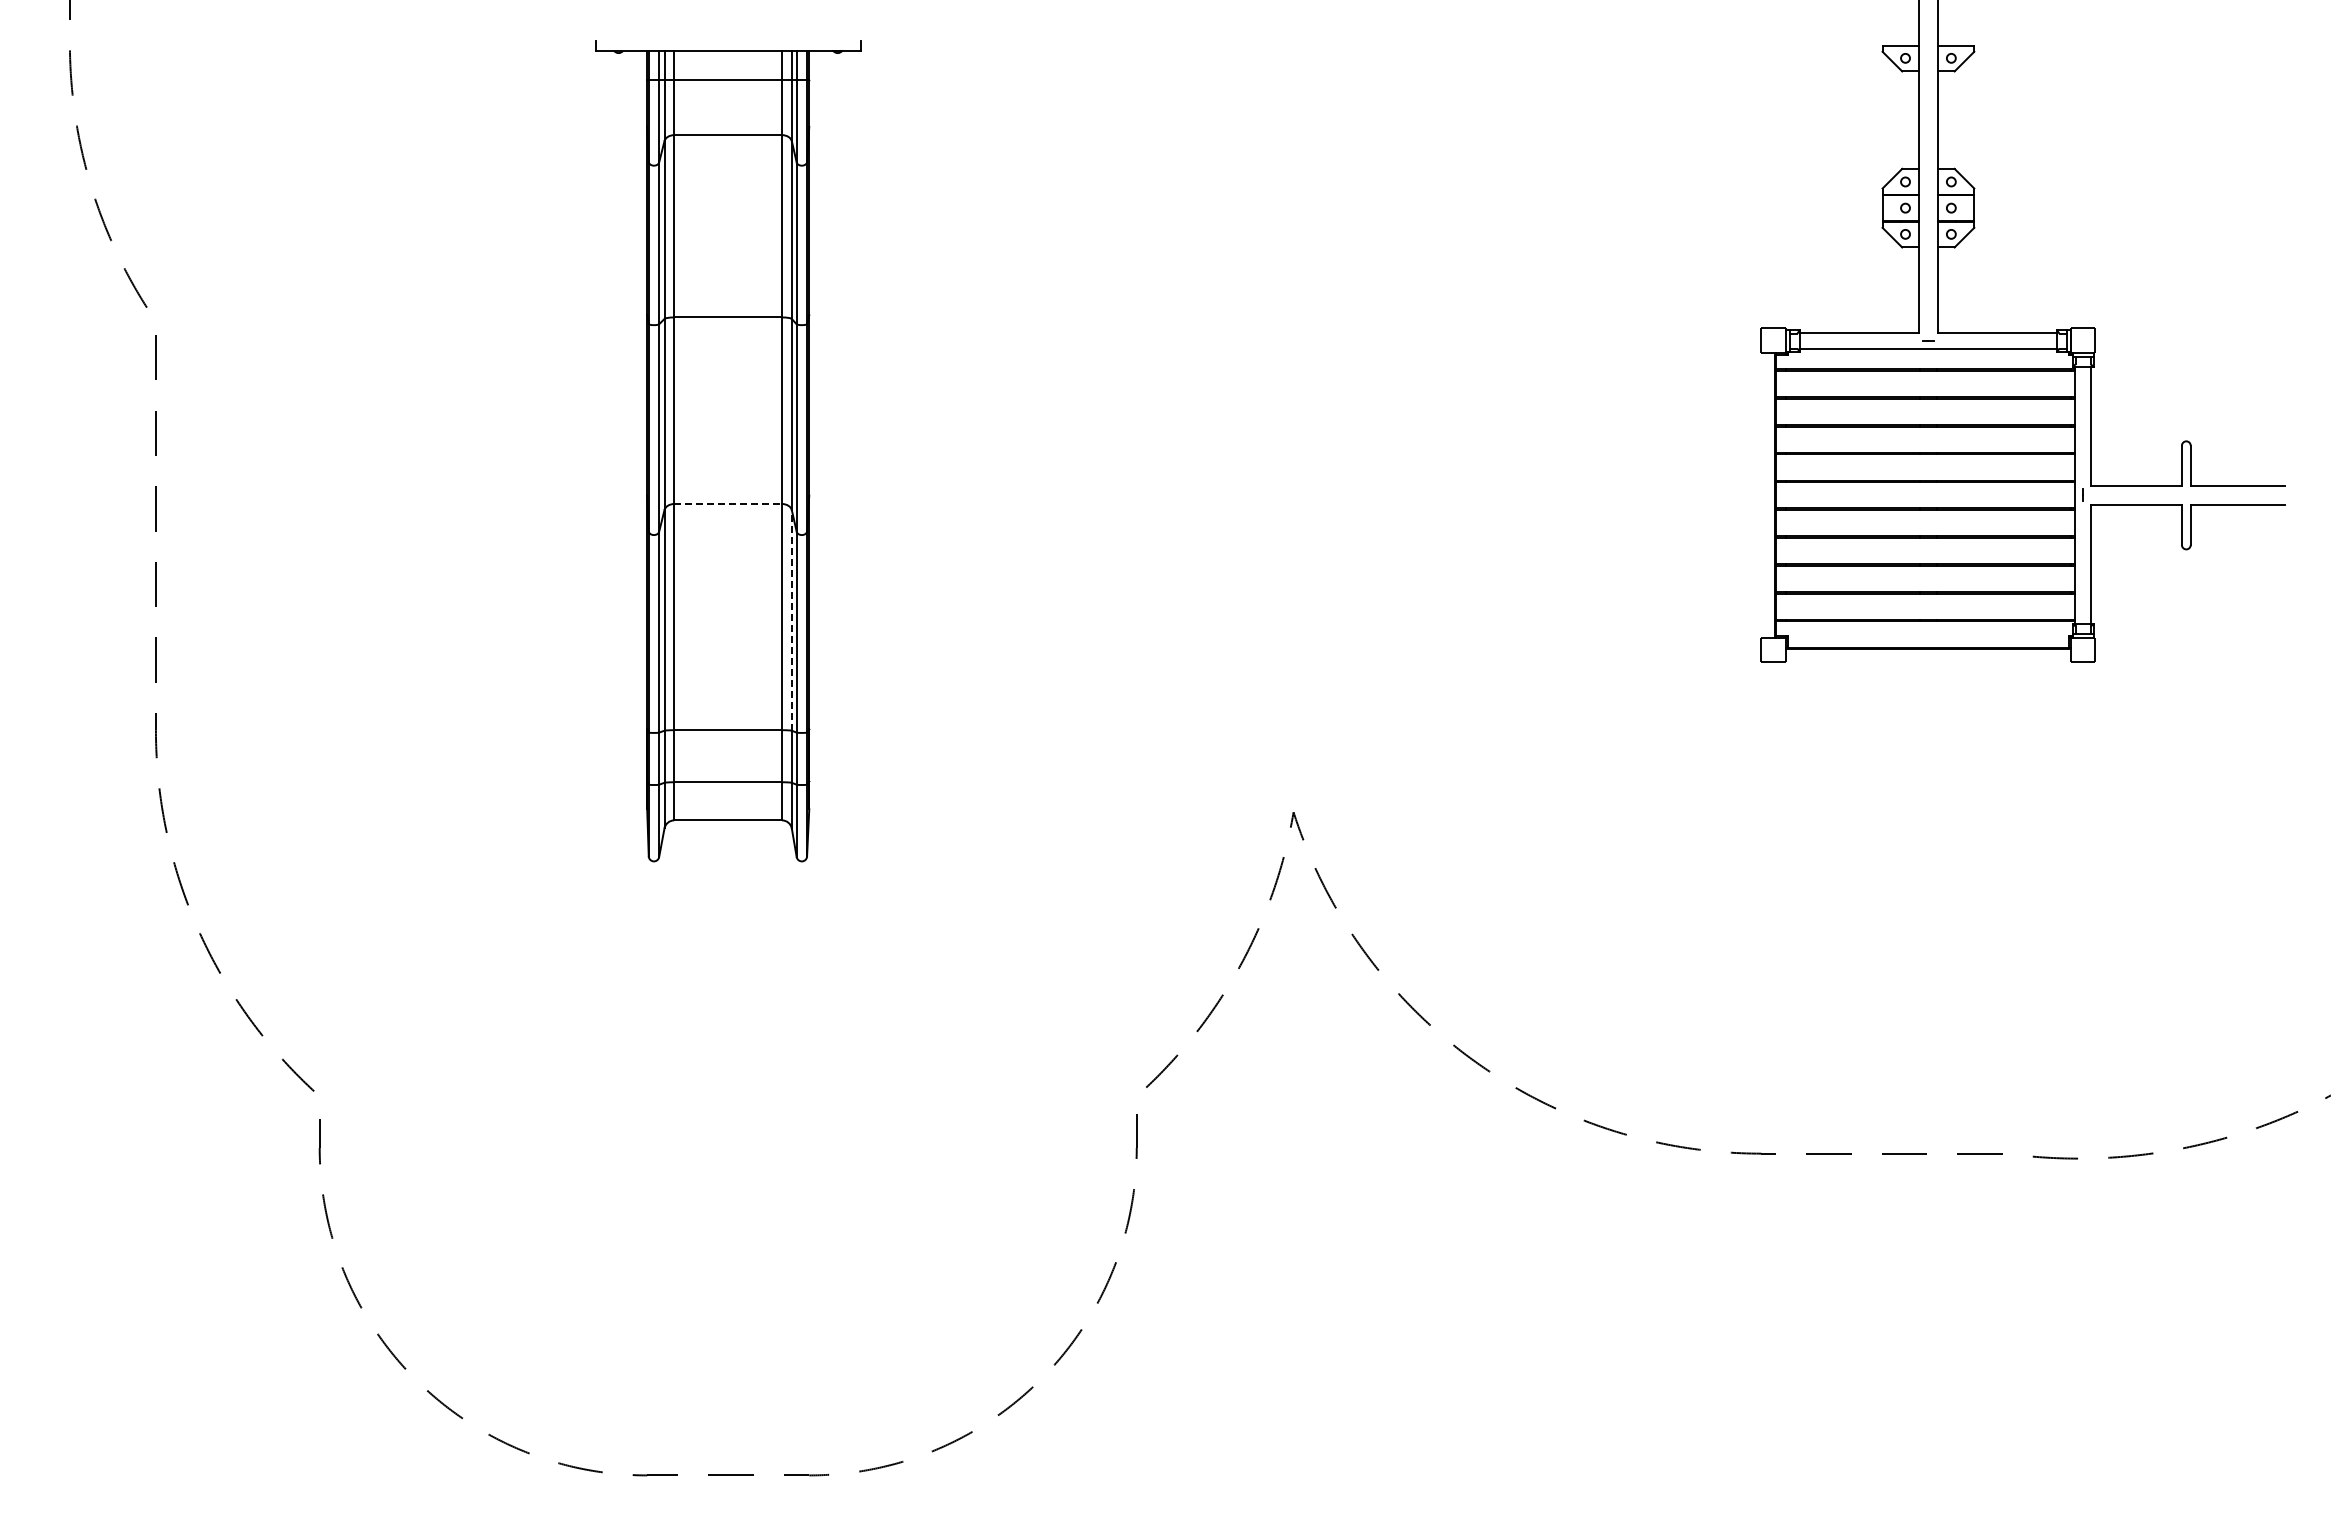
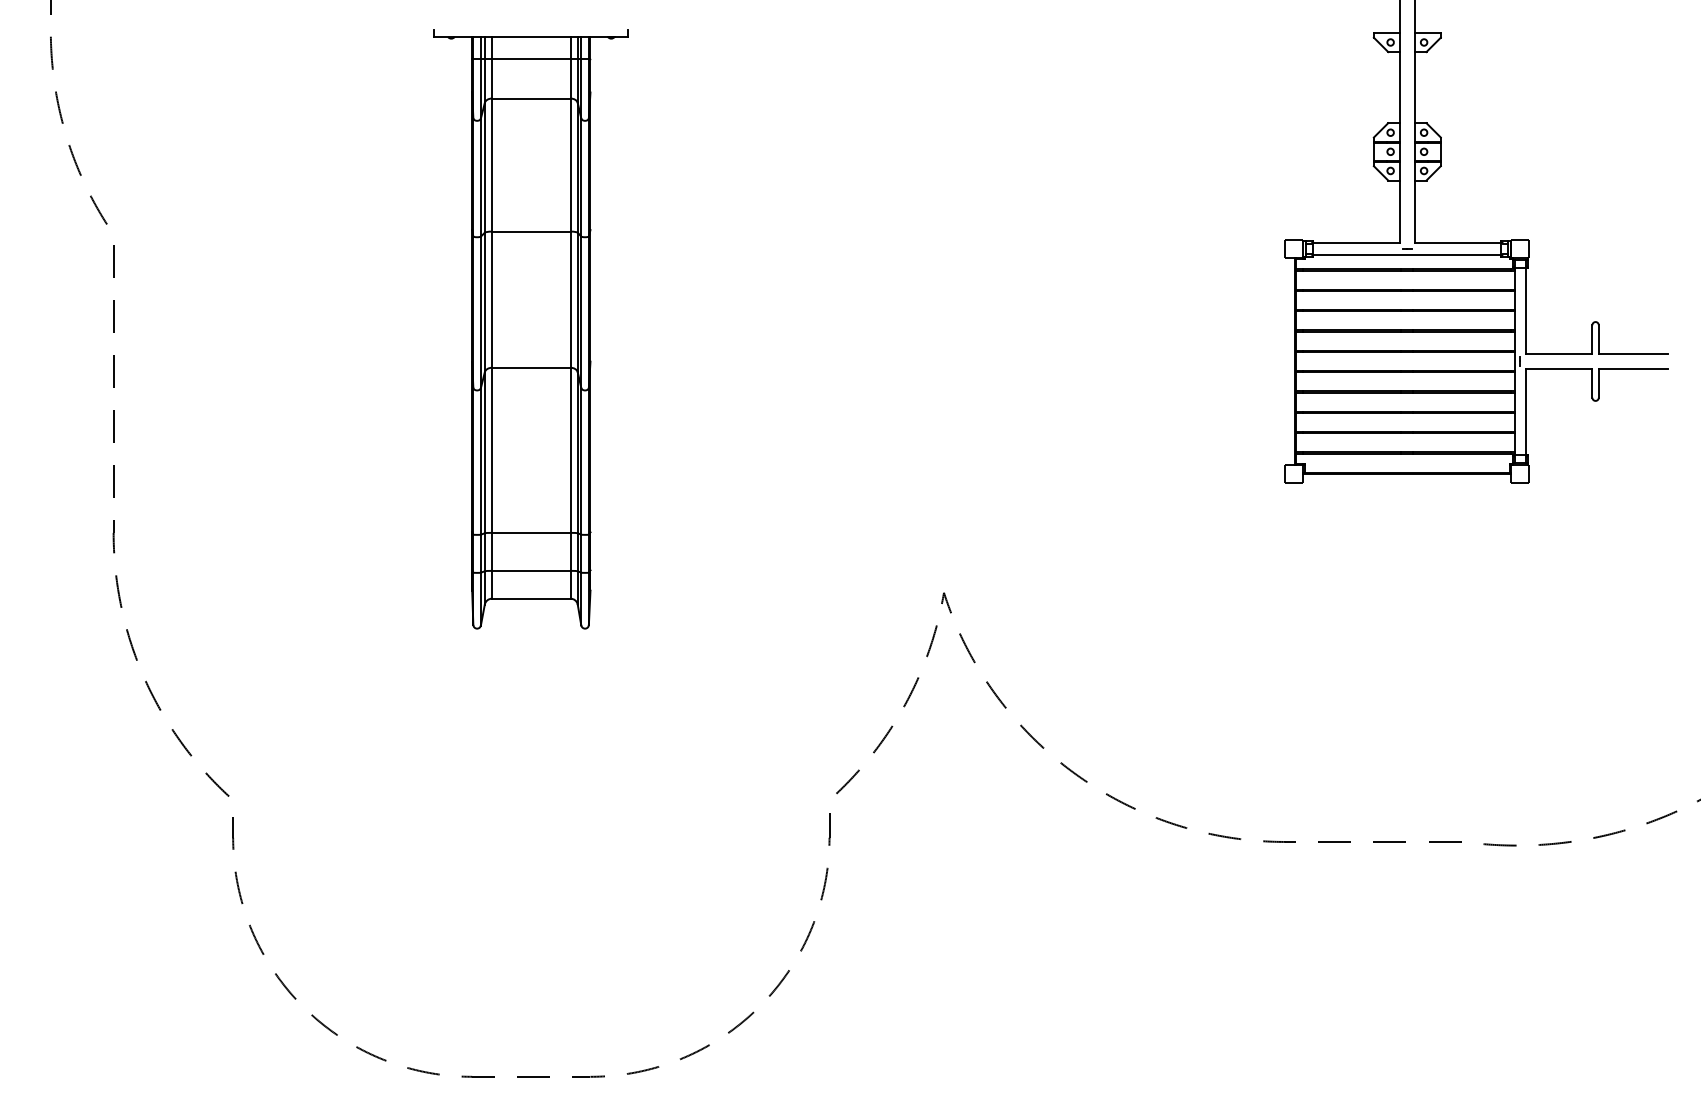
line: (728, 504) -> (531, 368), dashed -> solid
line: (791, 619) -> (577, 452), dashed -> solid

